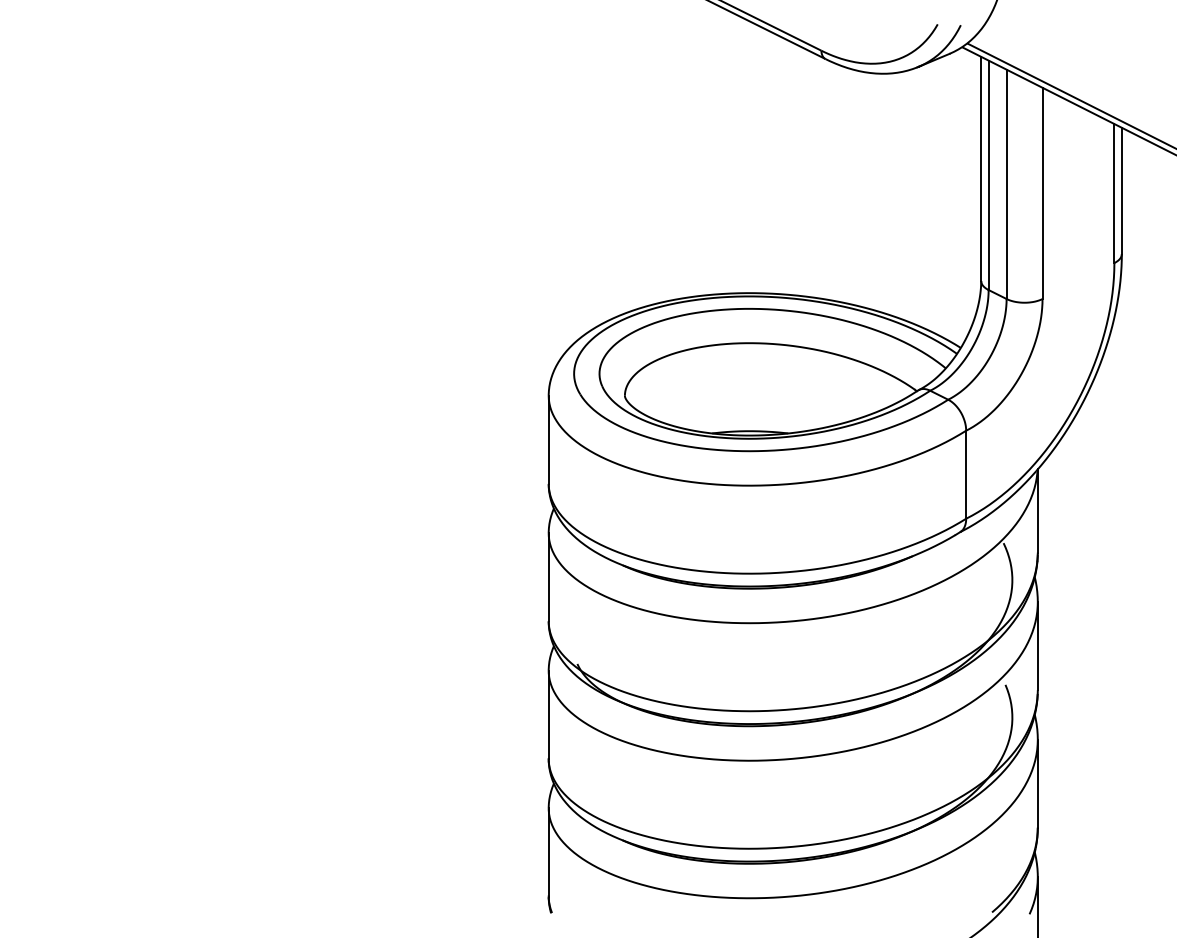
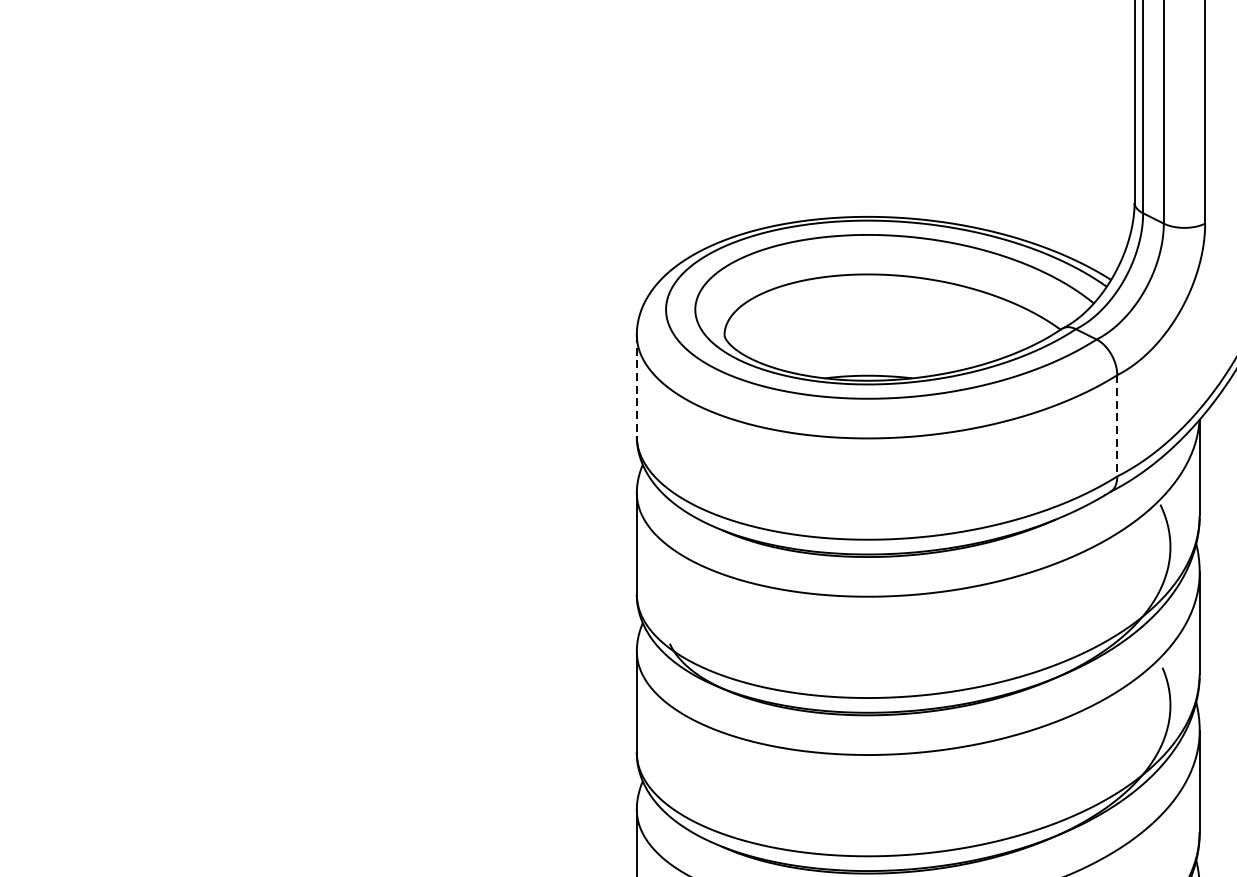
line: (548, 440) -> (636, 386), solid -> dashed
line: (966, 475) -> (1117, 426), solid -> dashed

